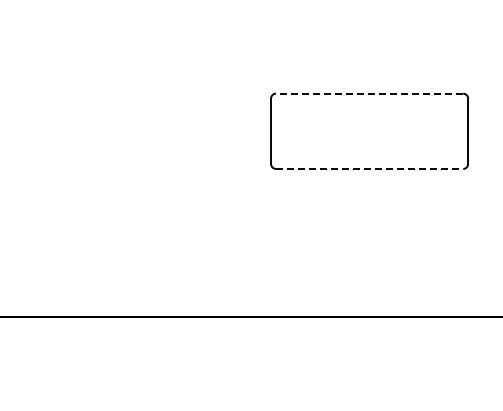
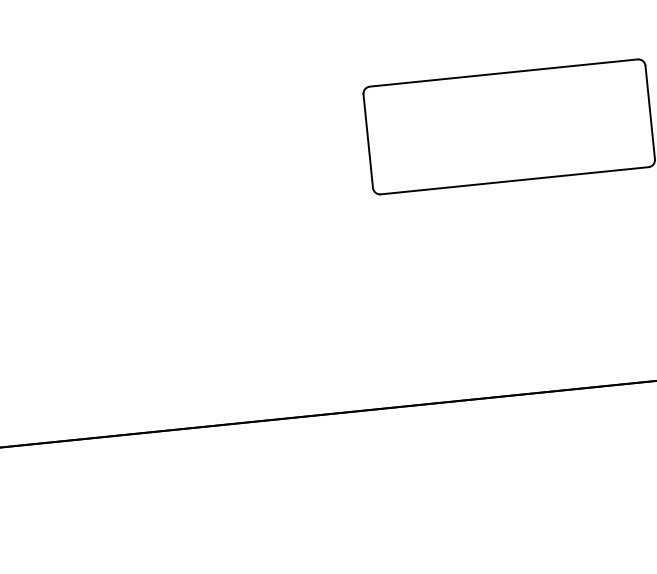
line: (369, 93) -> (503, 72), dashed -> solid
line: (369, 168) -> (514, 180), dashed -> solid

